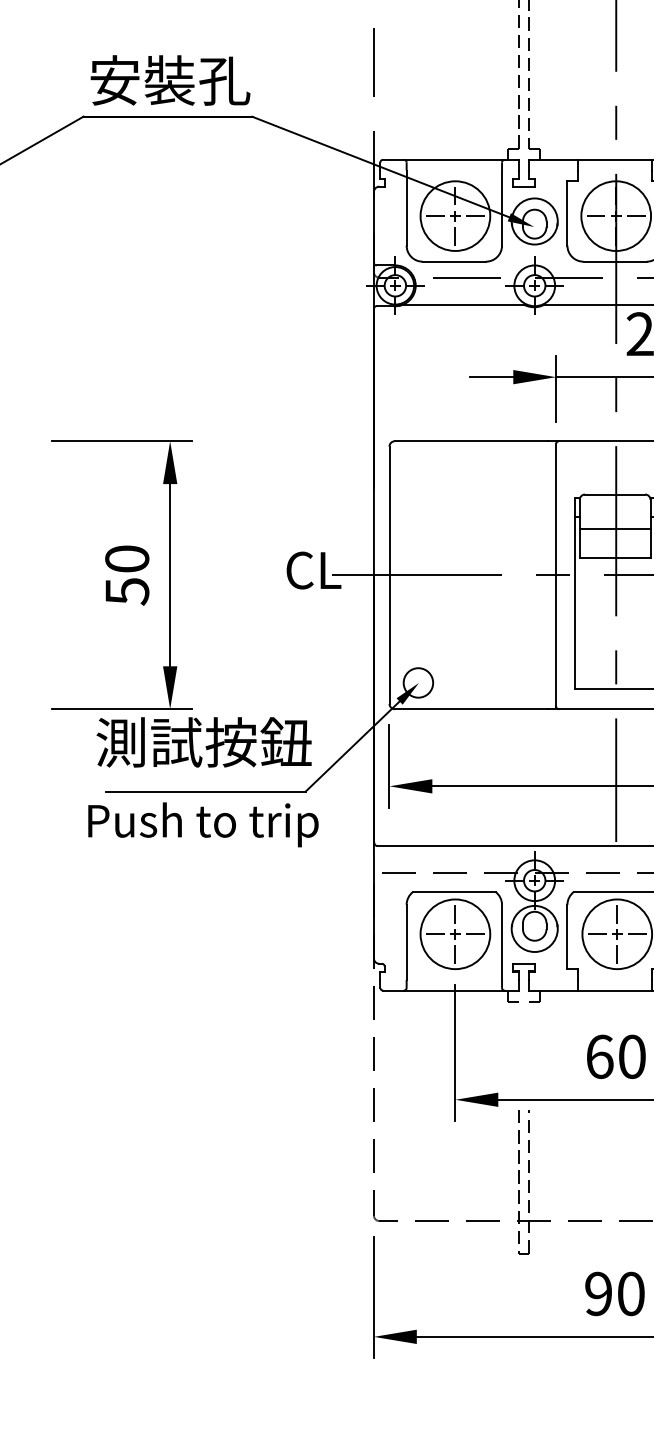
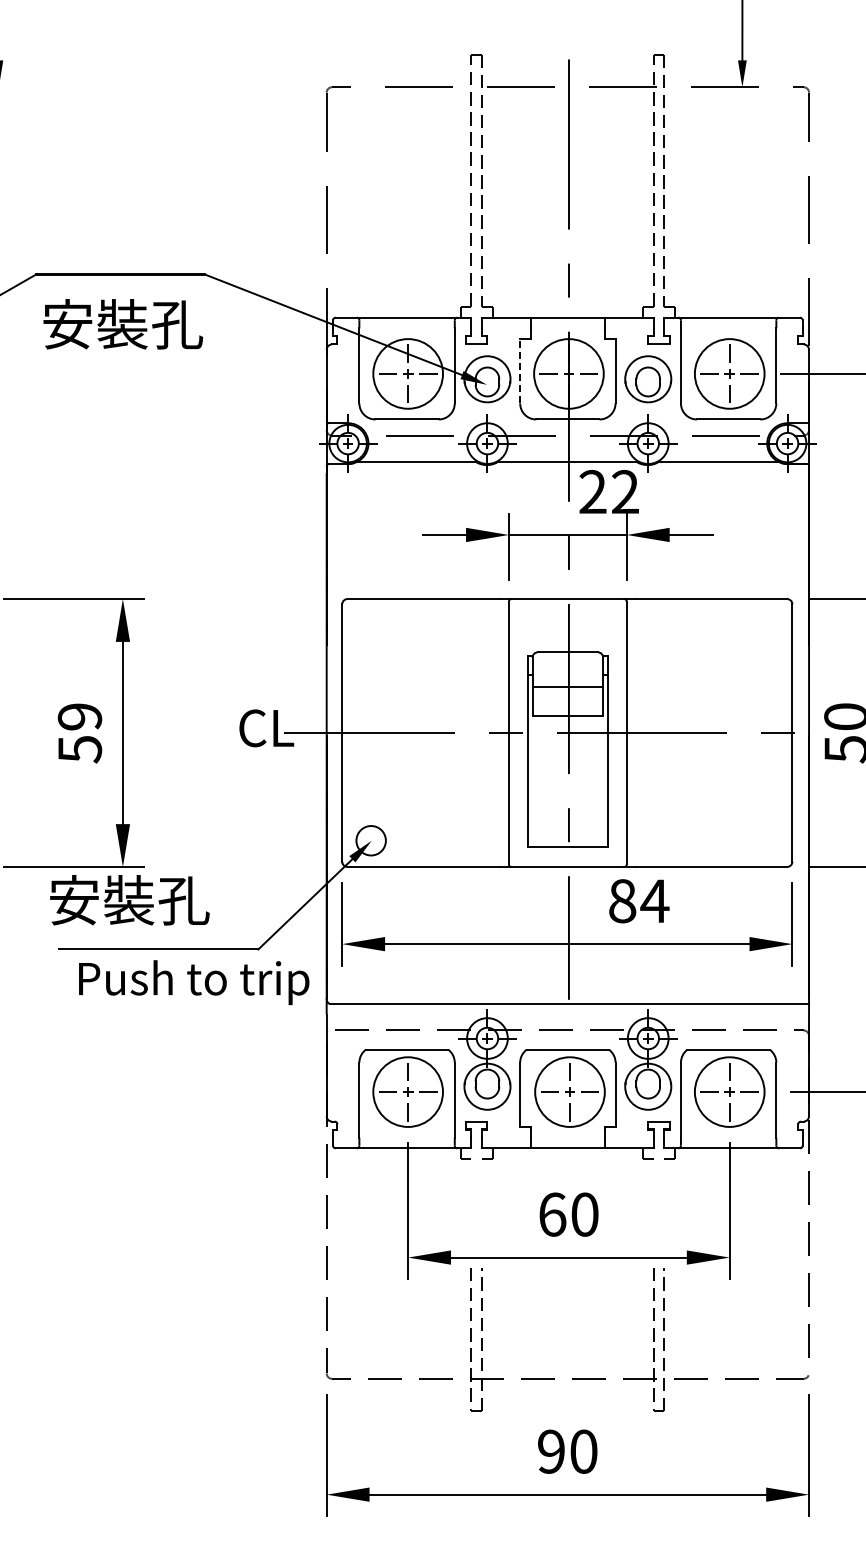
text: (170, 80) -> (123, 324), moved
line: (567, 212) -> (520, 370), solid -> dashed
text: (126, 558) -> (79, 716), 50 -> 59
text: (203, 742) -> (156, 900), 測試按鈕 -> 安裝孔
text: (203, 824) -> (194, 982), moved

